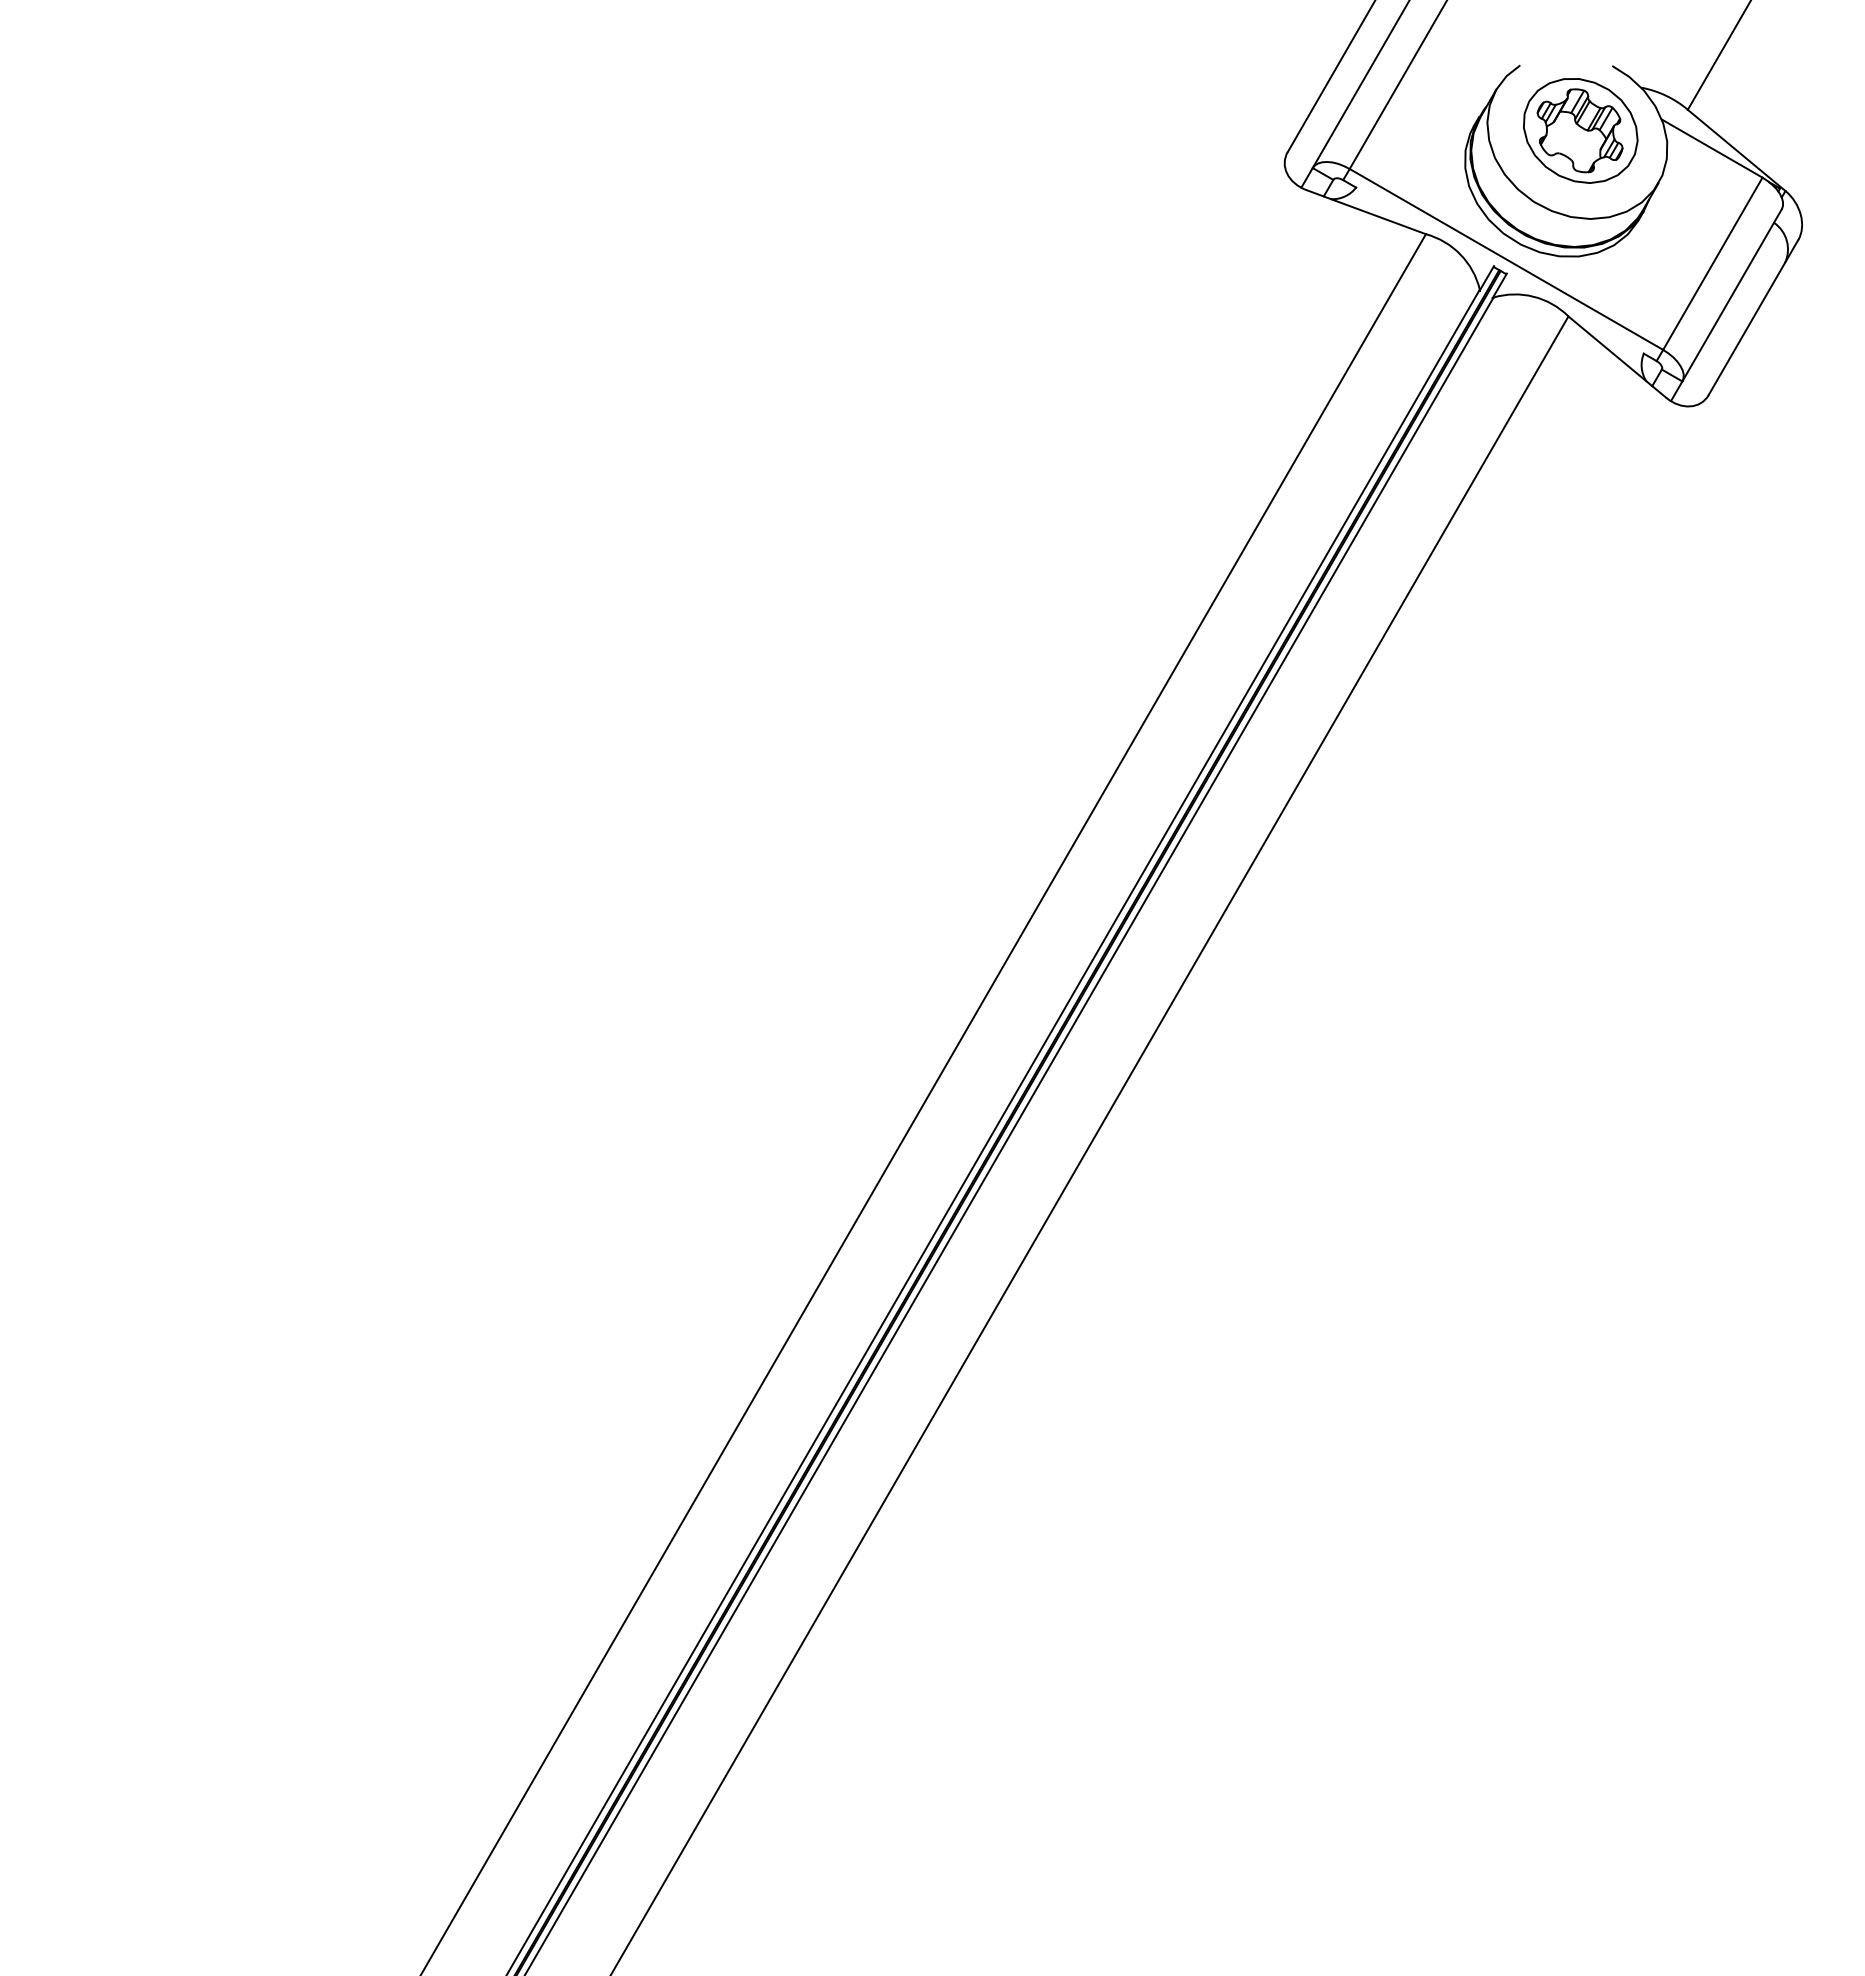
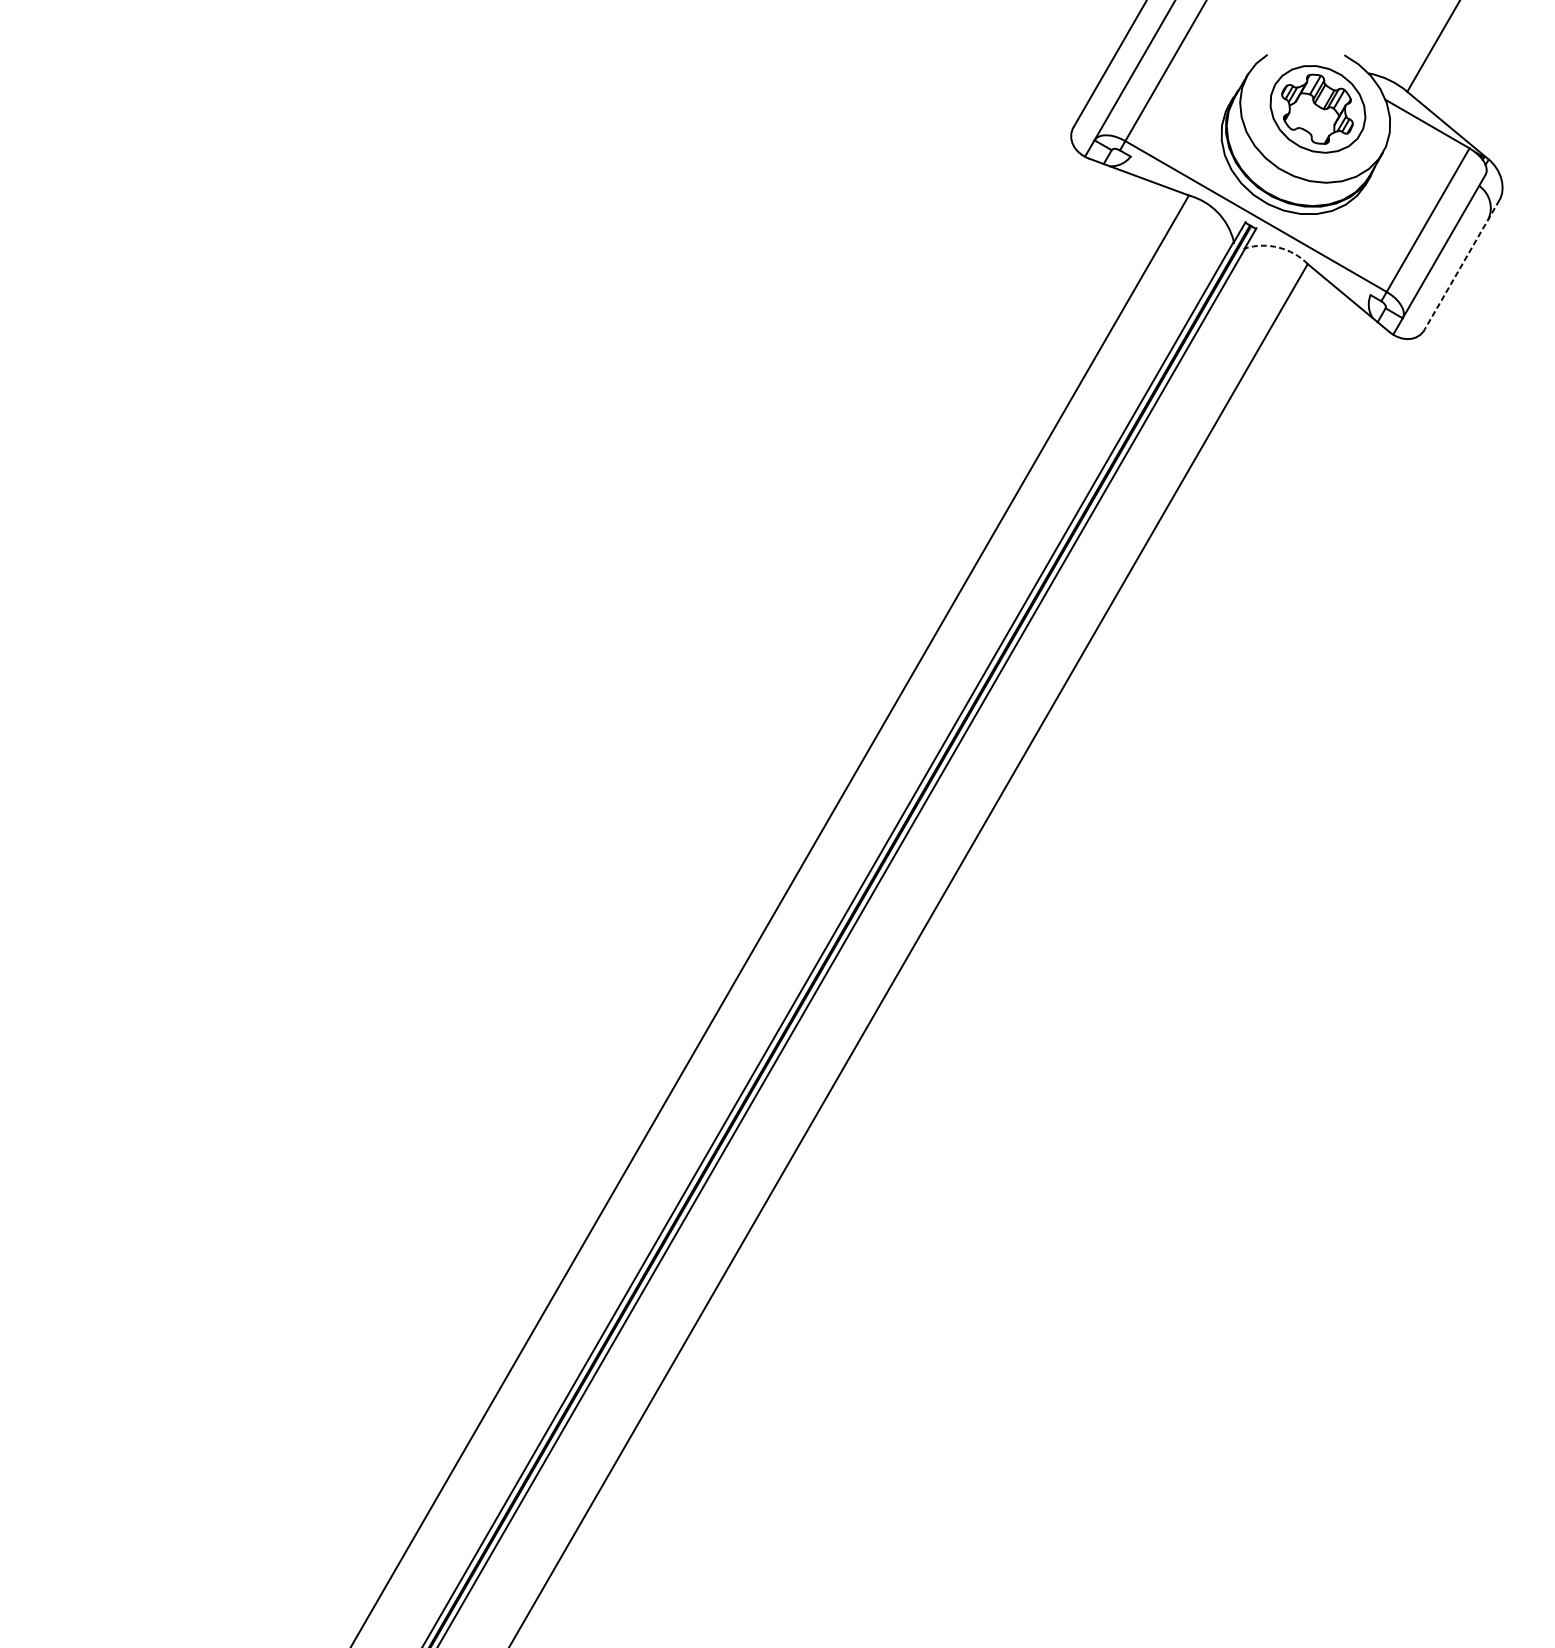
arc: (1533, 296) -> (1278, 247), solid -> dashed
line: (1753, 317) -> (1462, 264), solid -> dashed

